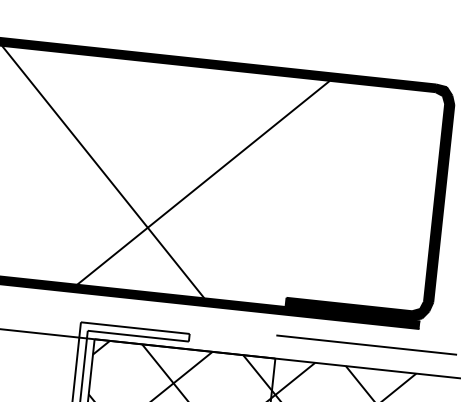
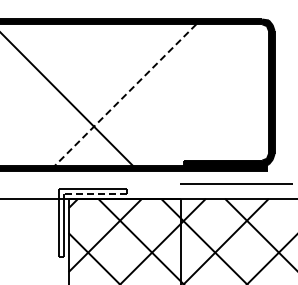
line: (203, 183) -> (125, 95), solid -> dashed
line: (136, 336) -> (94, 194), solid -> dashed

